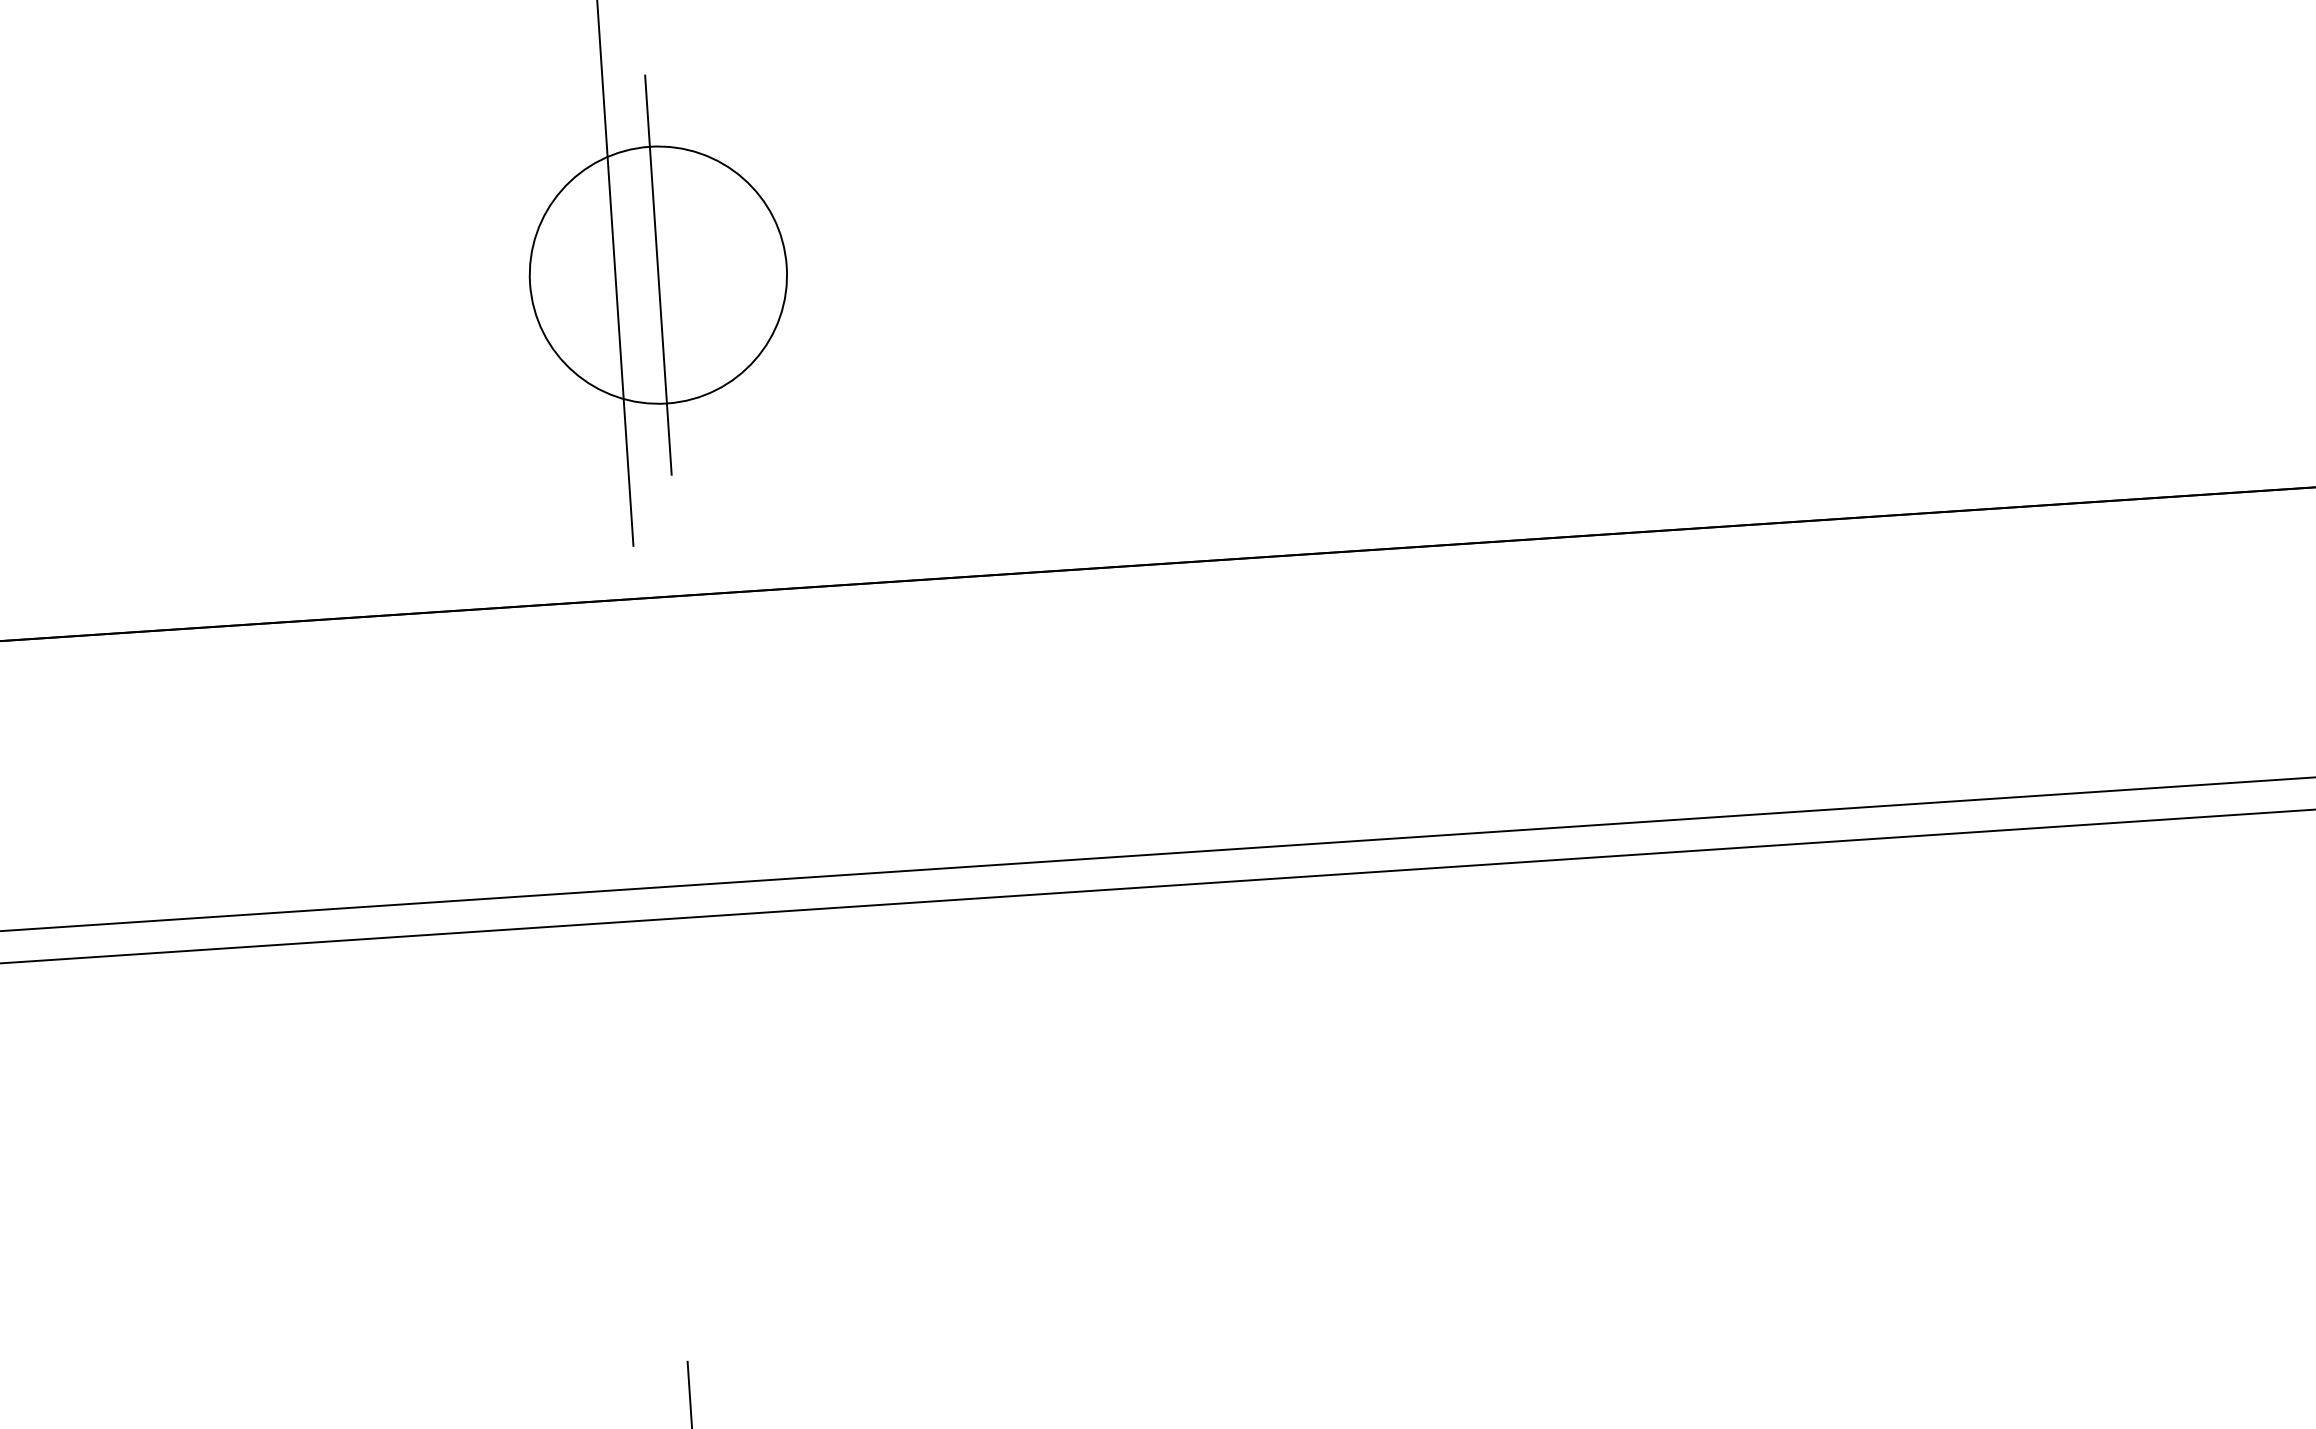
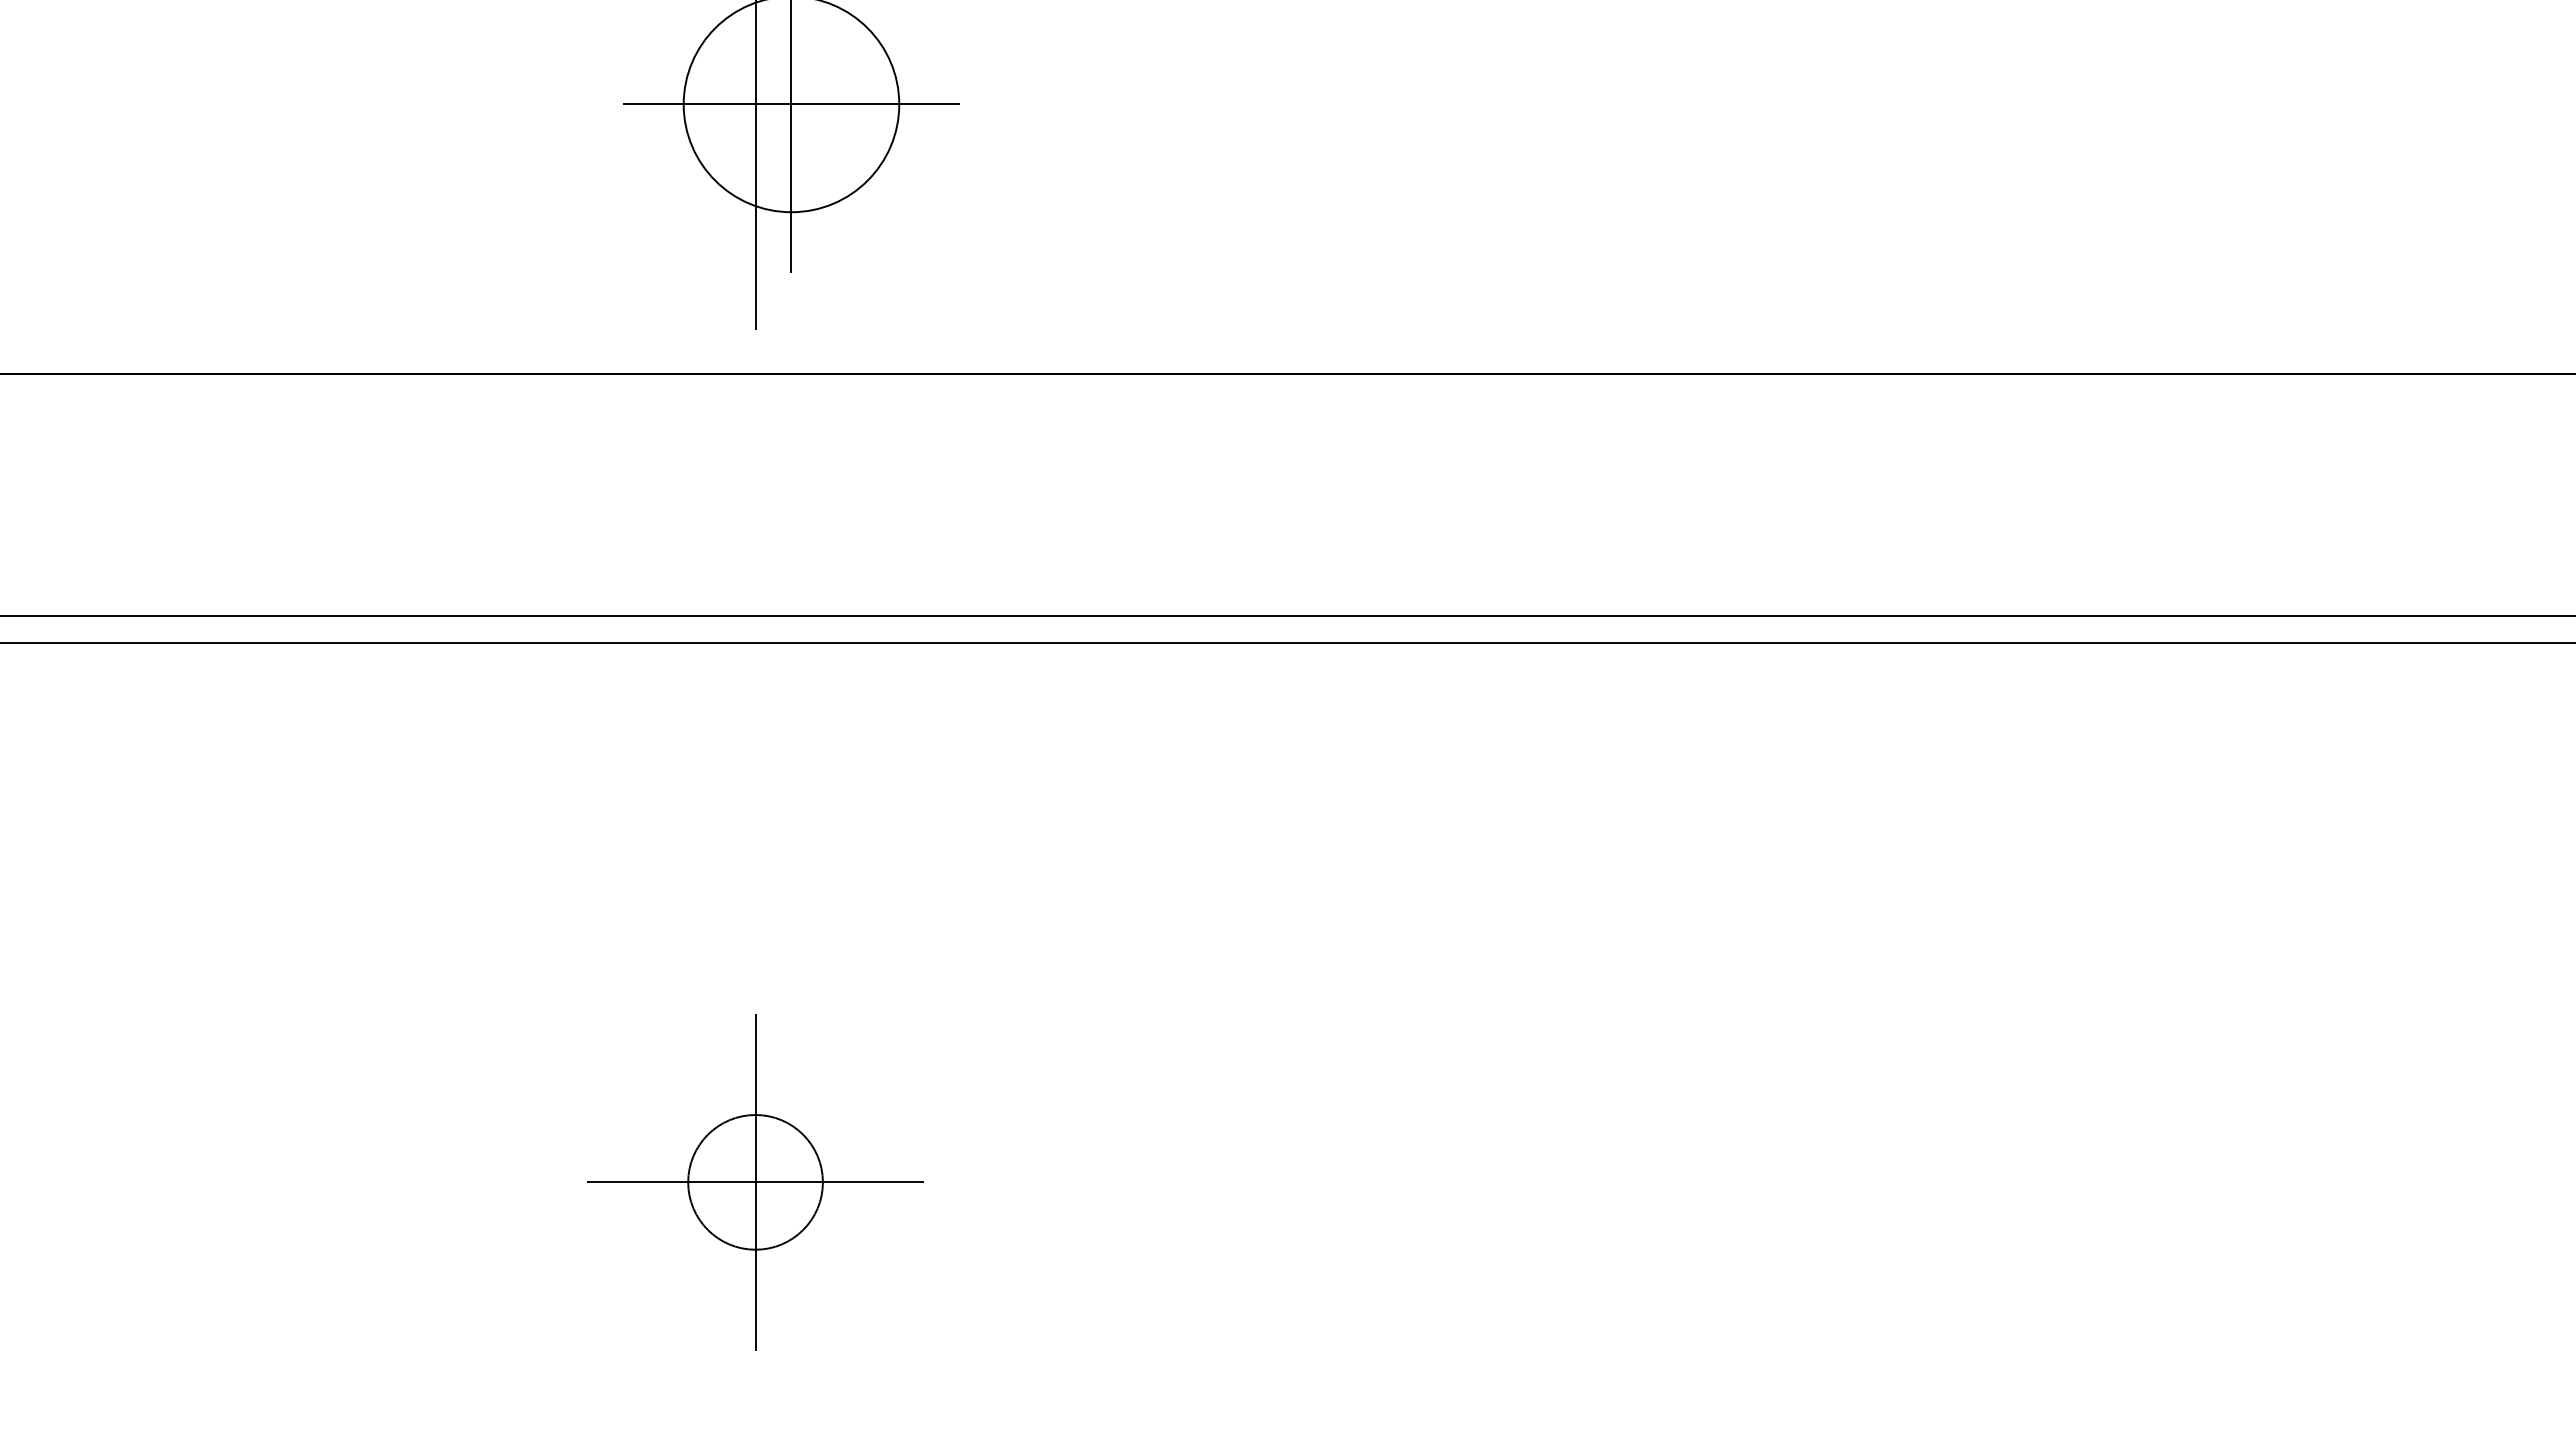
line: (658, 275) -> (791, 104), added

